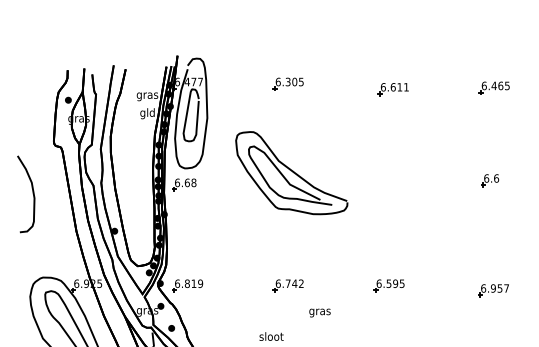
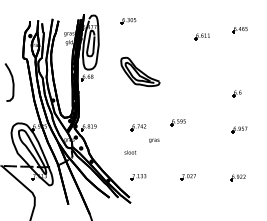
part: (287, 84) -> (128, 21), moved
part: (391, 88) -> (201, 36), moved
part: (292, 172) -> (140, 71), size x0.7
part: (488, 180) -> (236, 93), moved
part: (387, 285) -> (177, 122), moved

